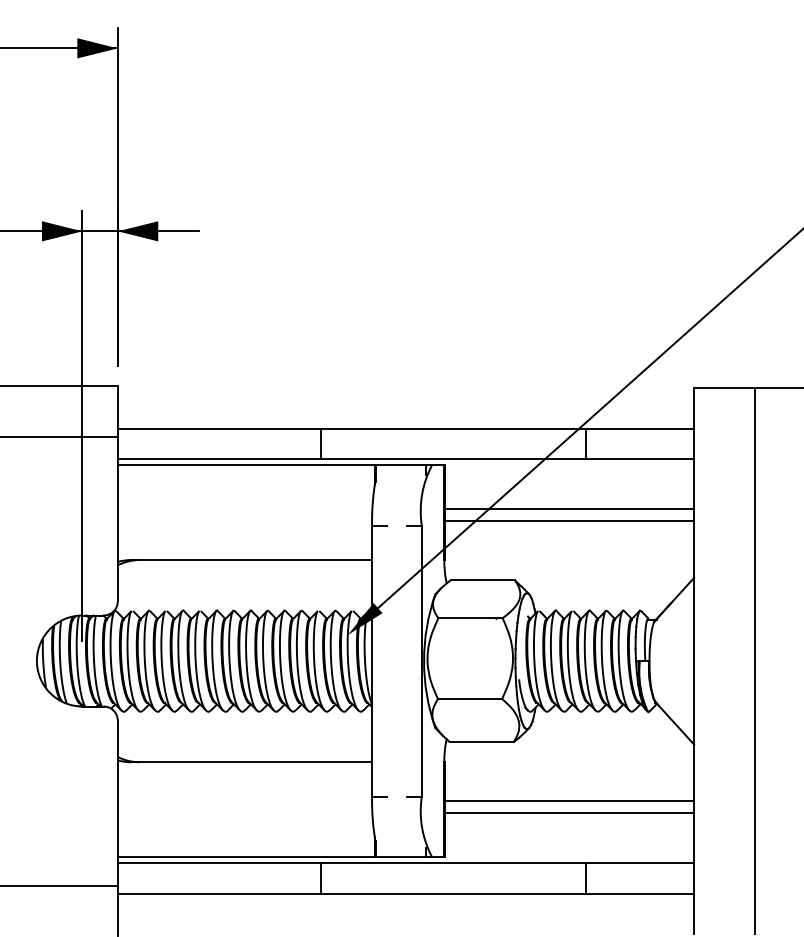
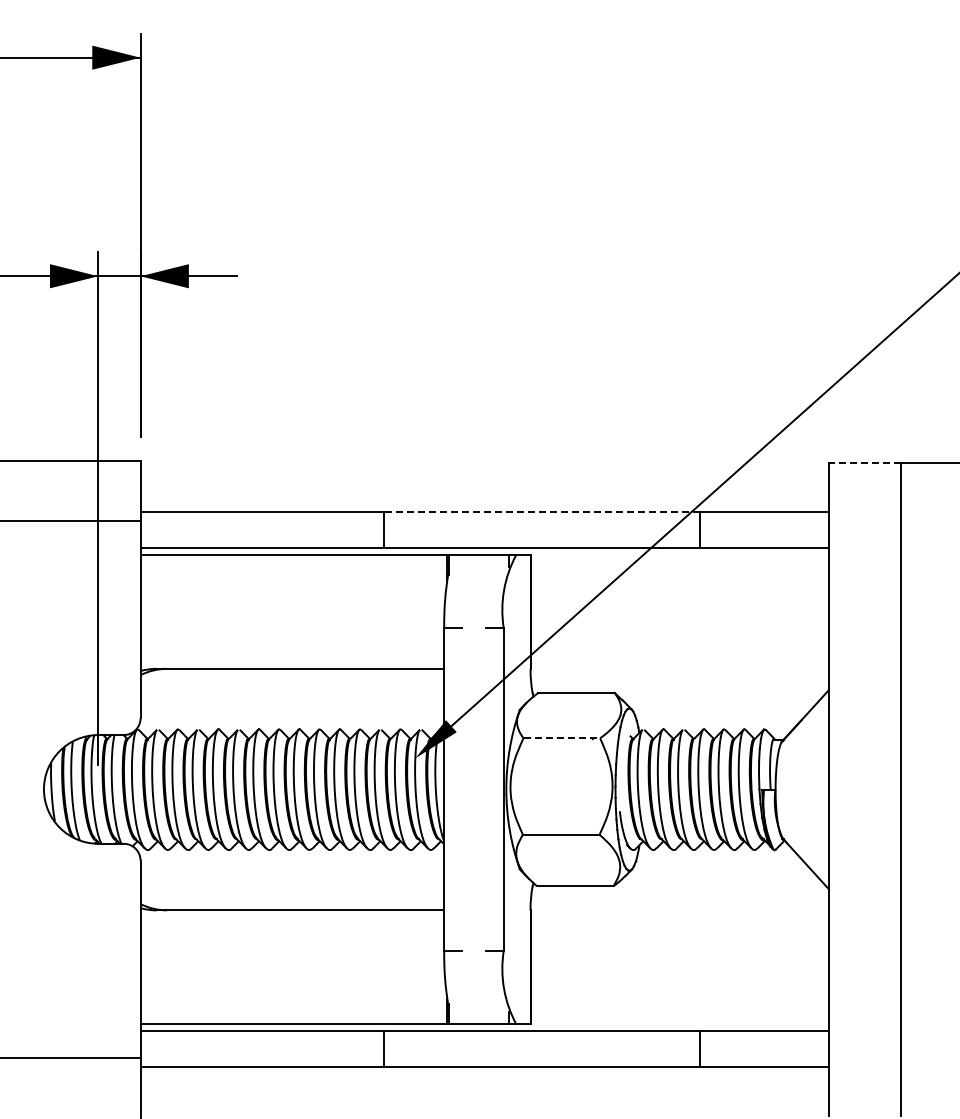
line: (723, 388) -> (864, 463), solid -> dashed
line: (453, 428) -> (541, 511), solid -> dashed
line: (569, 509) -> (679, 608), removed
line: (569, 521) -> (679, 622), removed
line: (471, 618) -> (562, 738), solid -> dashed
line: (569, 800) -> (679, 956), removed
line: (569, 812) -> (679, 970), removed

